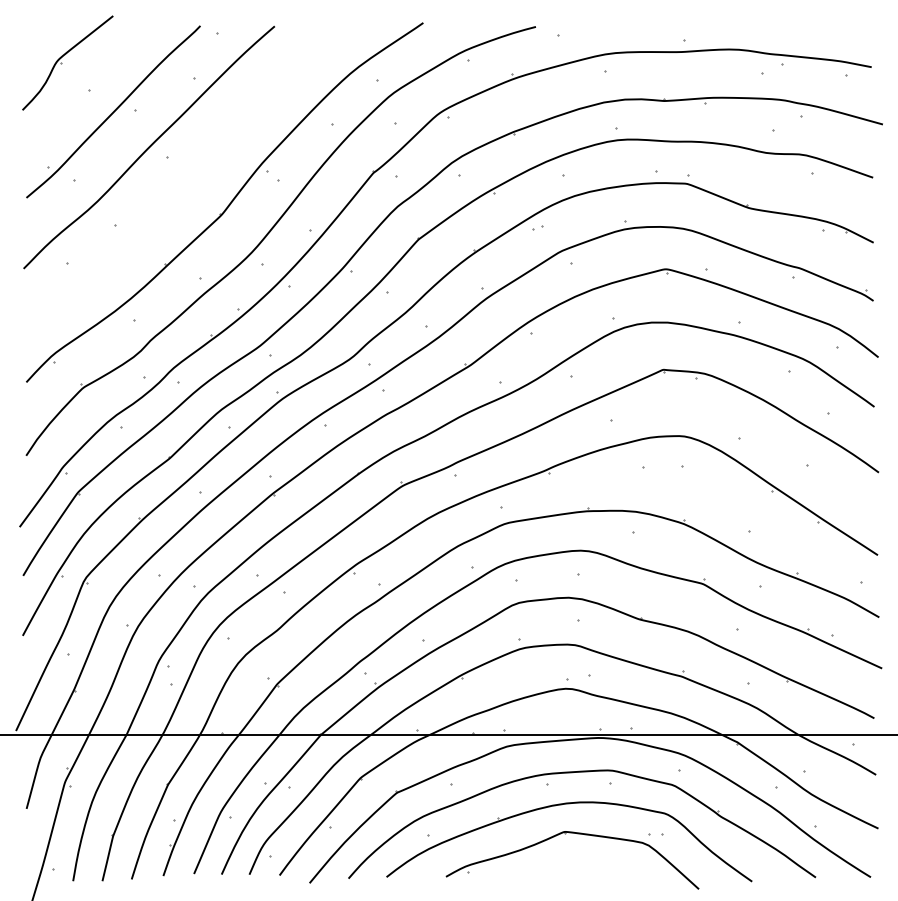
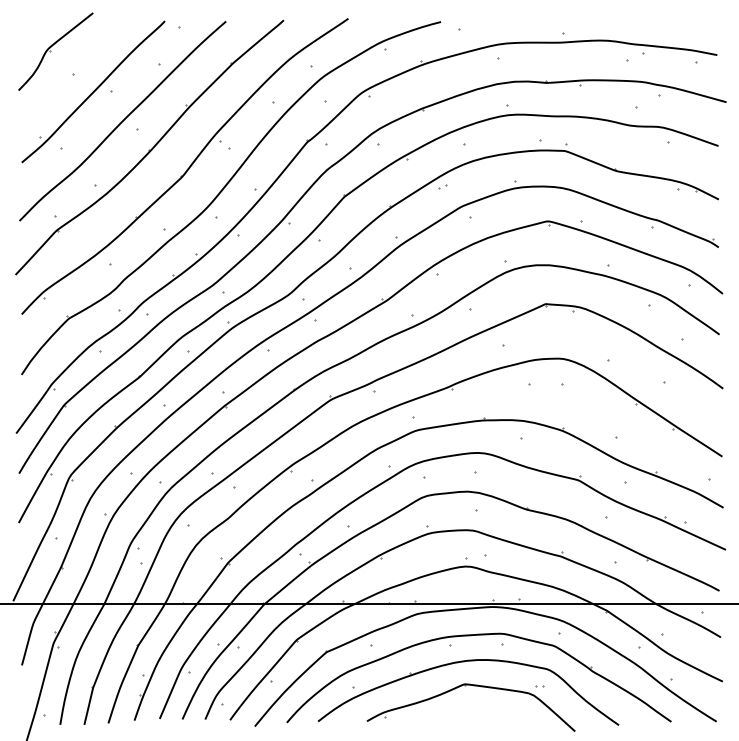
part: (181, 179) -> (149, 147), added
part: (656, 834) -> (540, 686), size x0.62

